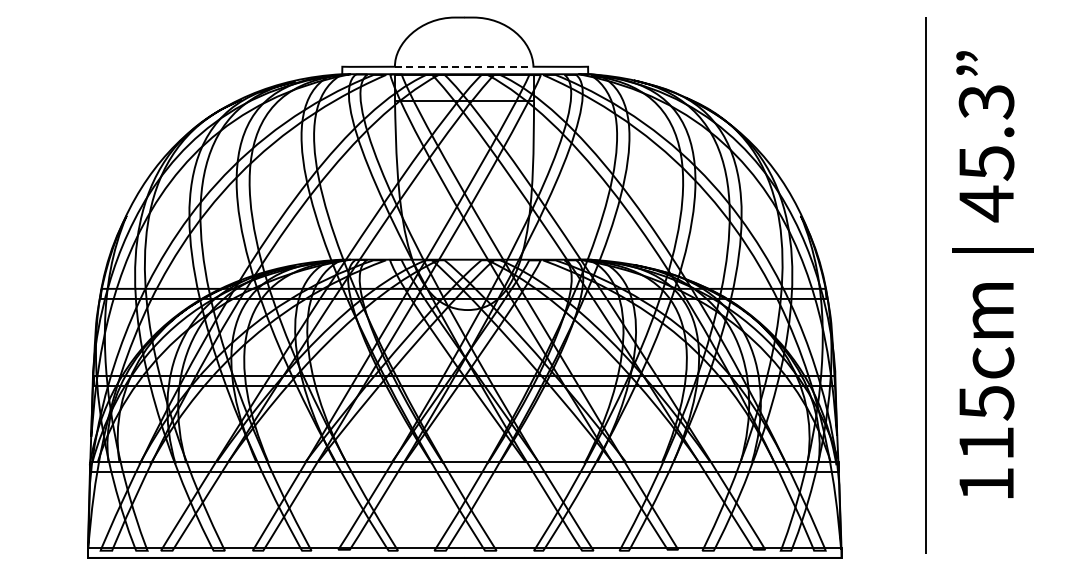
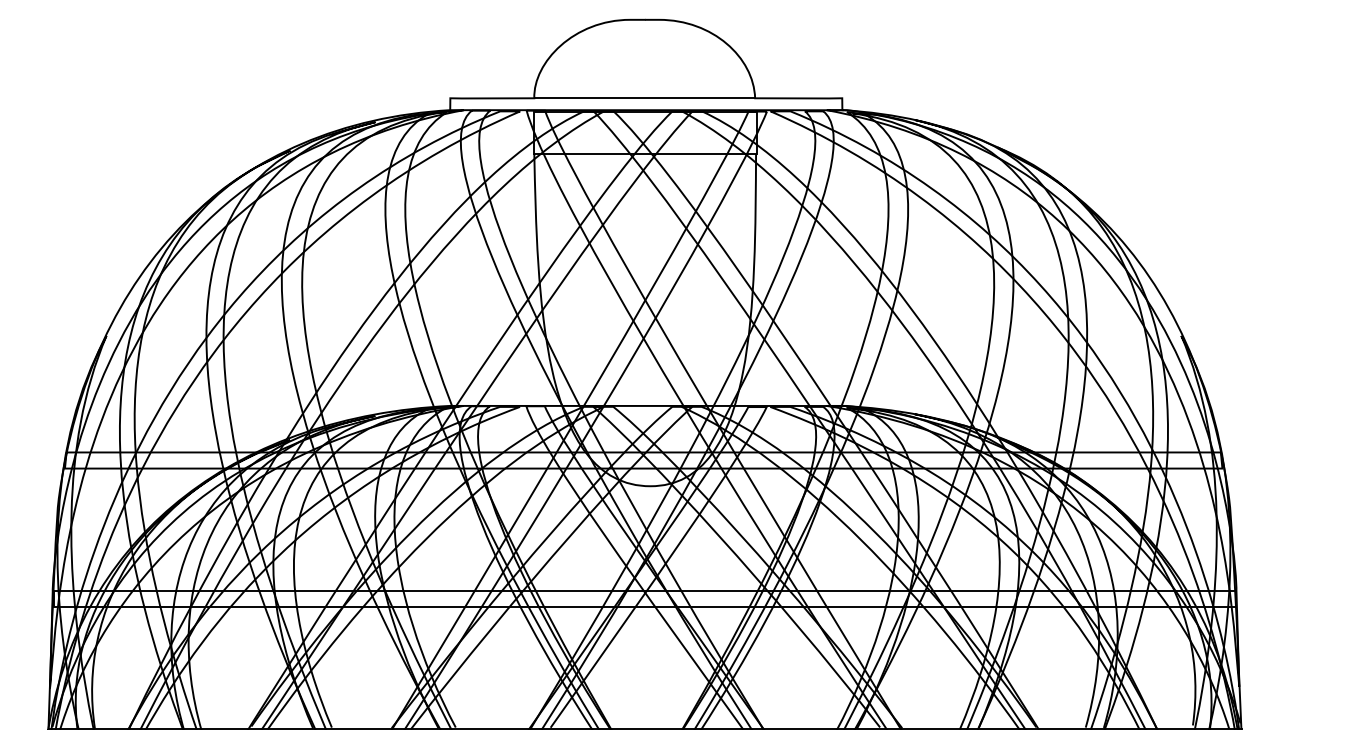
line: (464, 66) -> (645, 97), dashed -> solid

